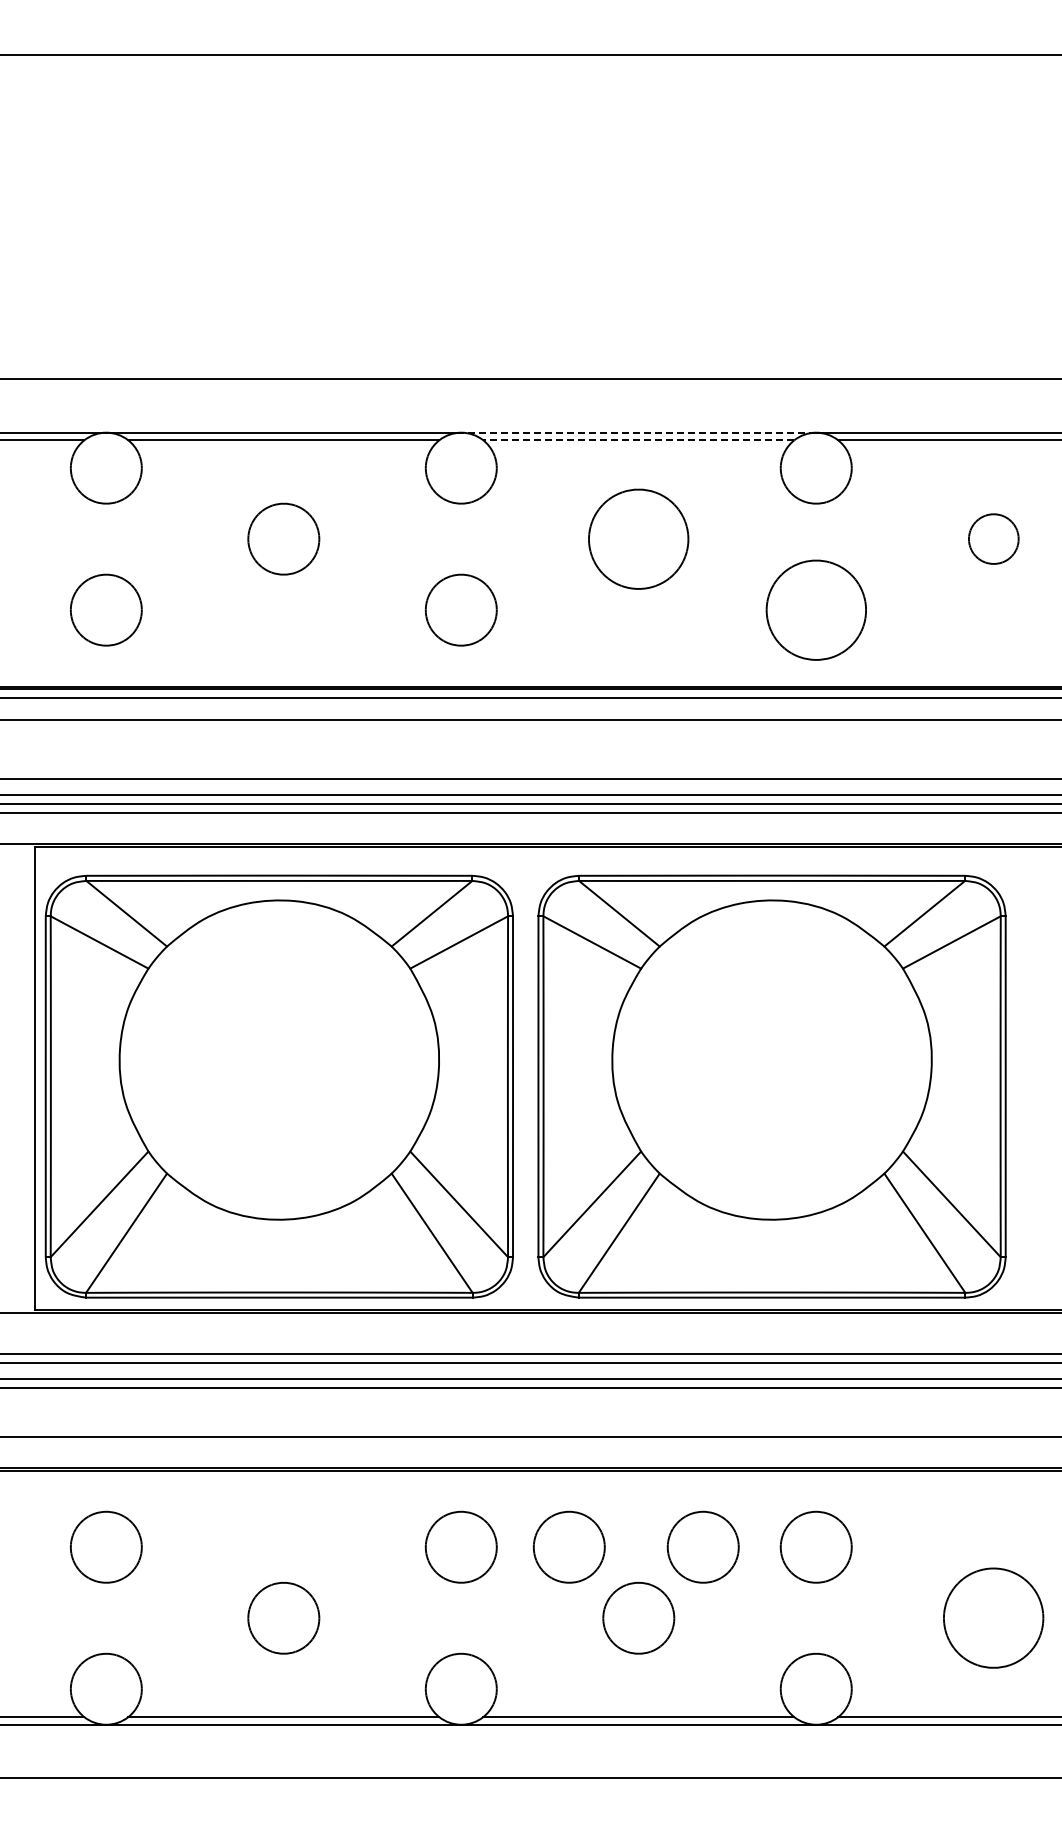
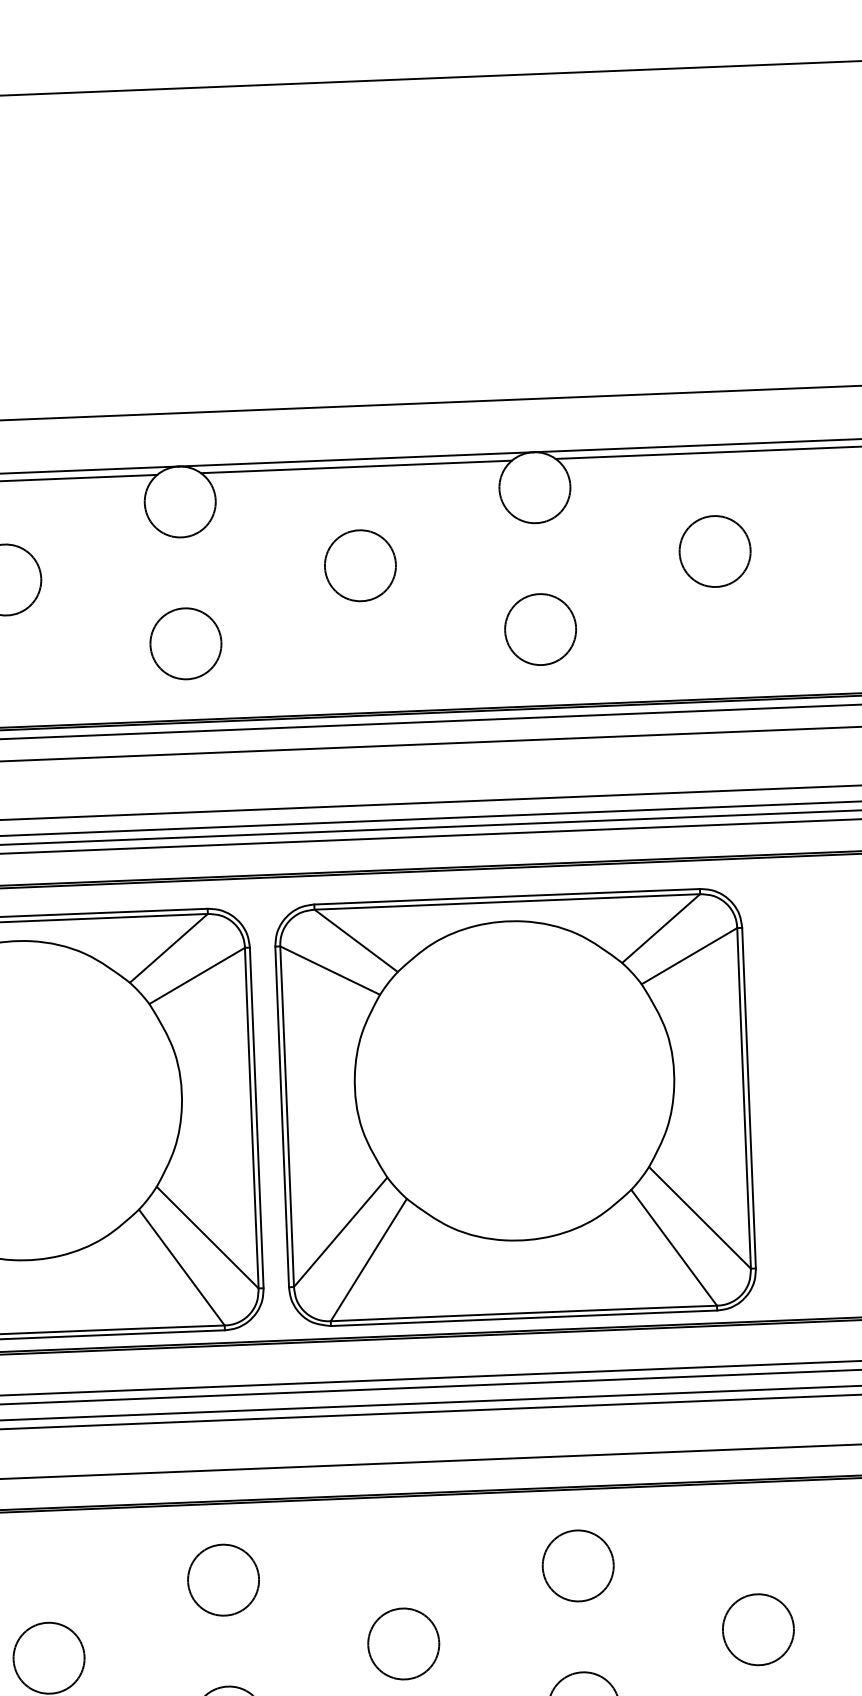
line: (638, 432) -> (355, 459), dashed -> solid
line: (638, 440) -> (356, 467), dashed -> solid
part: (638, 538) -> (360, 565), size x0.71
part: (993, 538) -> (714, 550), size x1.43
part: (815, 609) -> (539, 628), size x0.71
part: (568, 1546) -> (330, 1575), removed
part: (702, 1546) -> (464, 1569), removed
part: (993, 1618) -> (758, 1629), size x0.71

